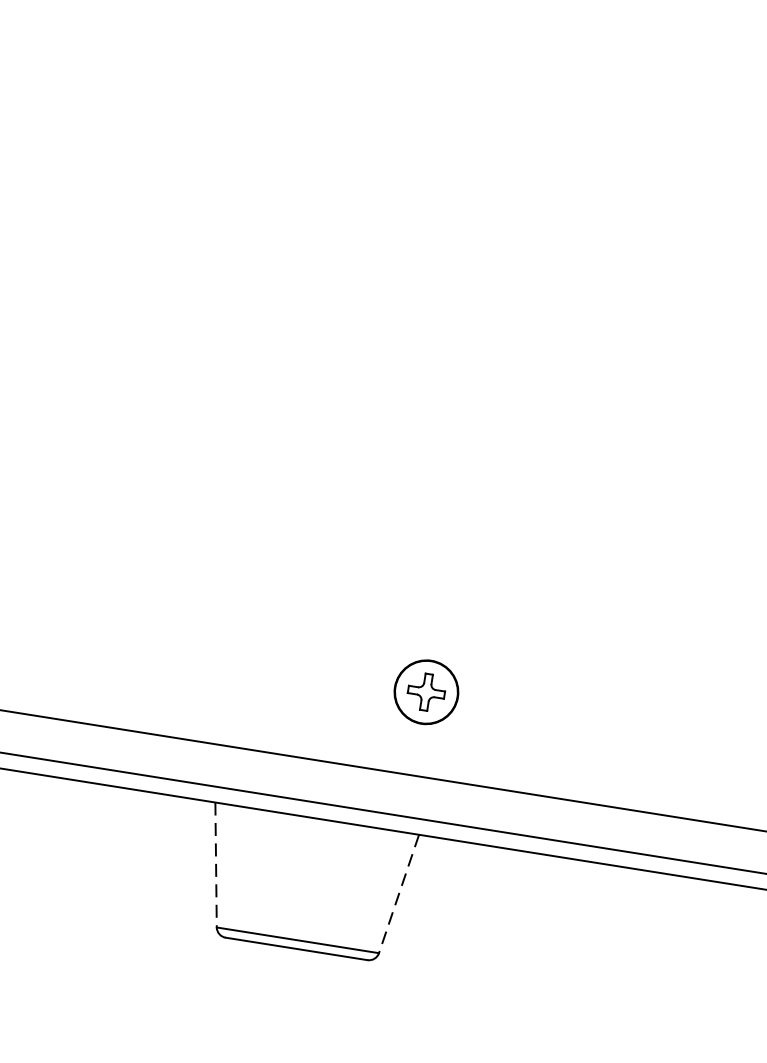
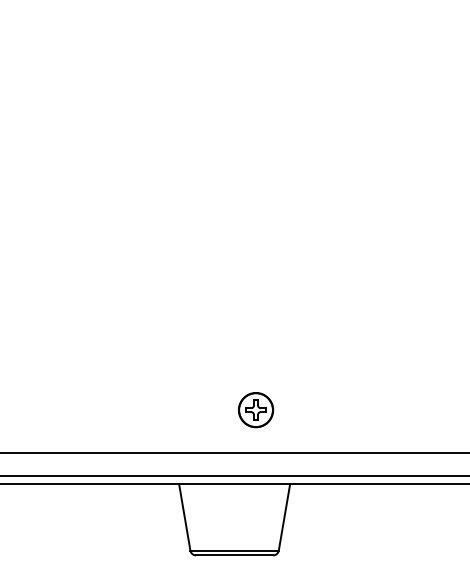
part: (427, 693) -> (256, 410), moved
line: (215, 864) -> (184, 517), dashed -> solid
line: (399, 893) -> (284, 517), dashed -> solid

